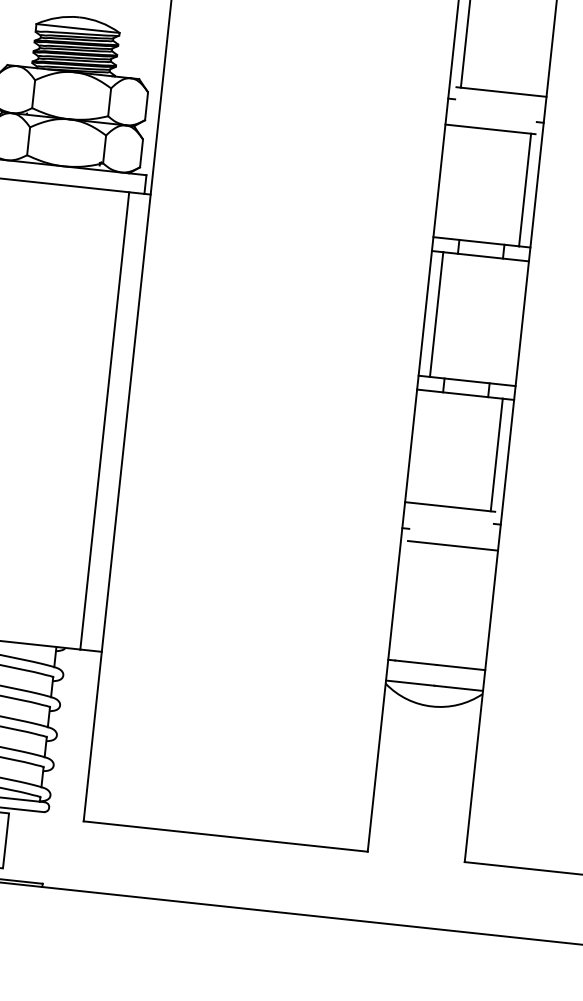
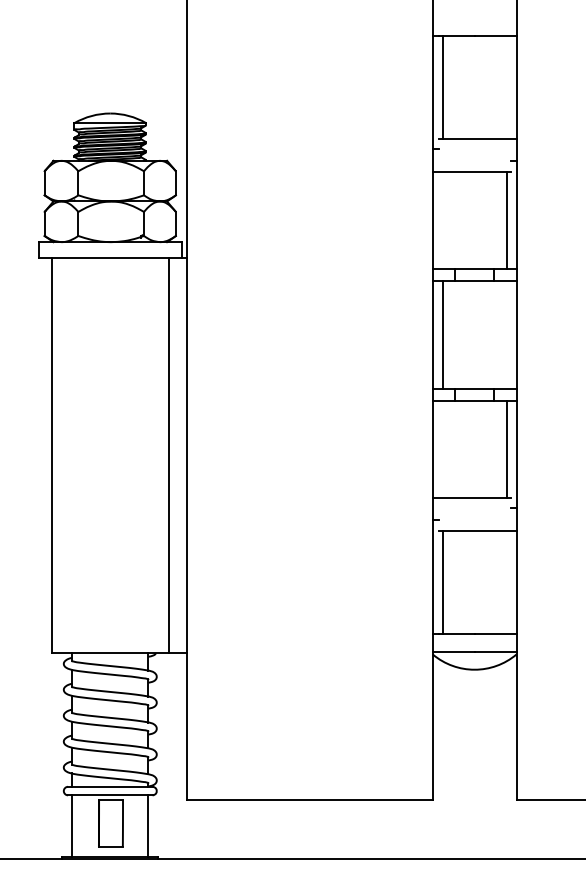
line: (405, 600) -> (442, 581), added
line: (35, 846) -> (148, 825), added

